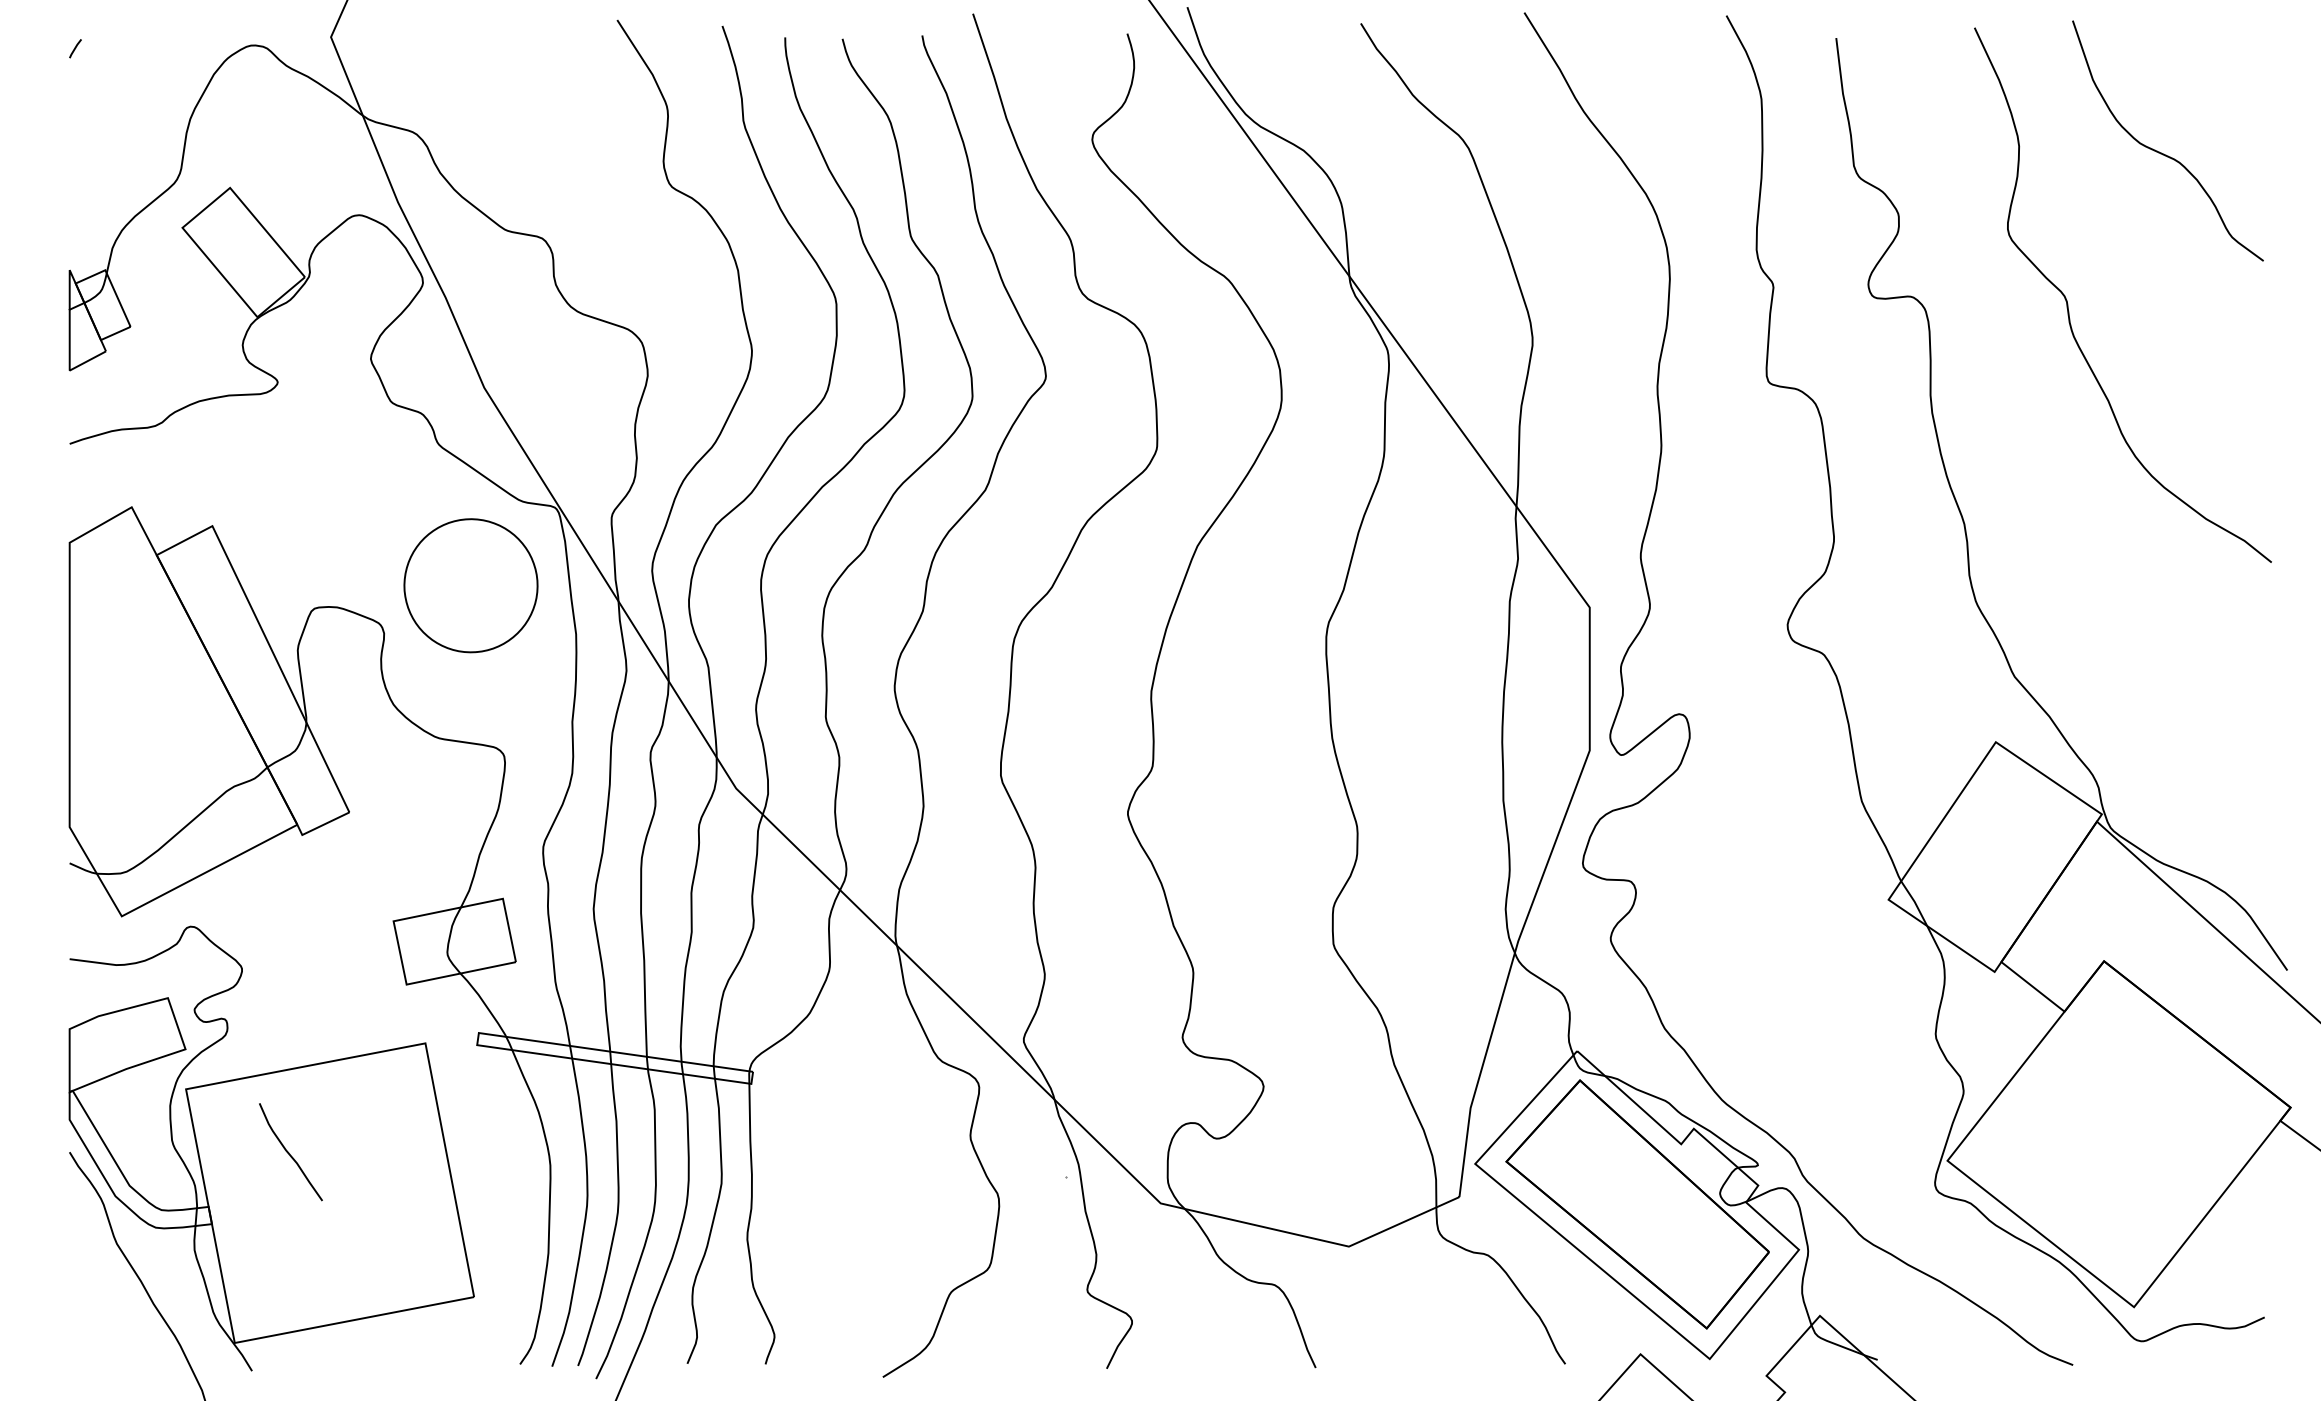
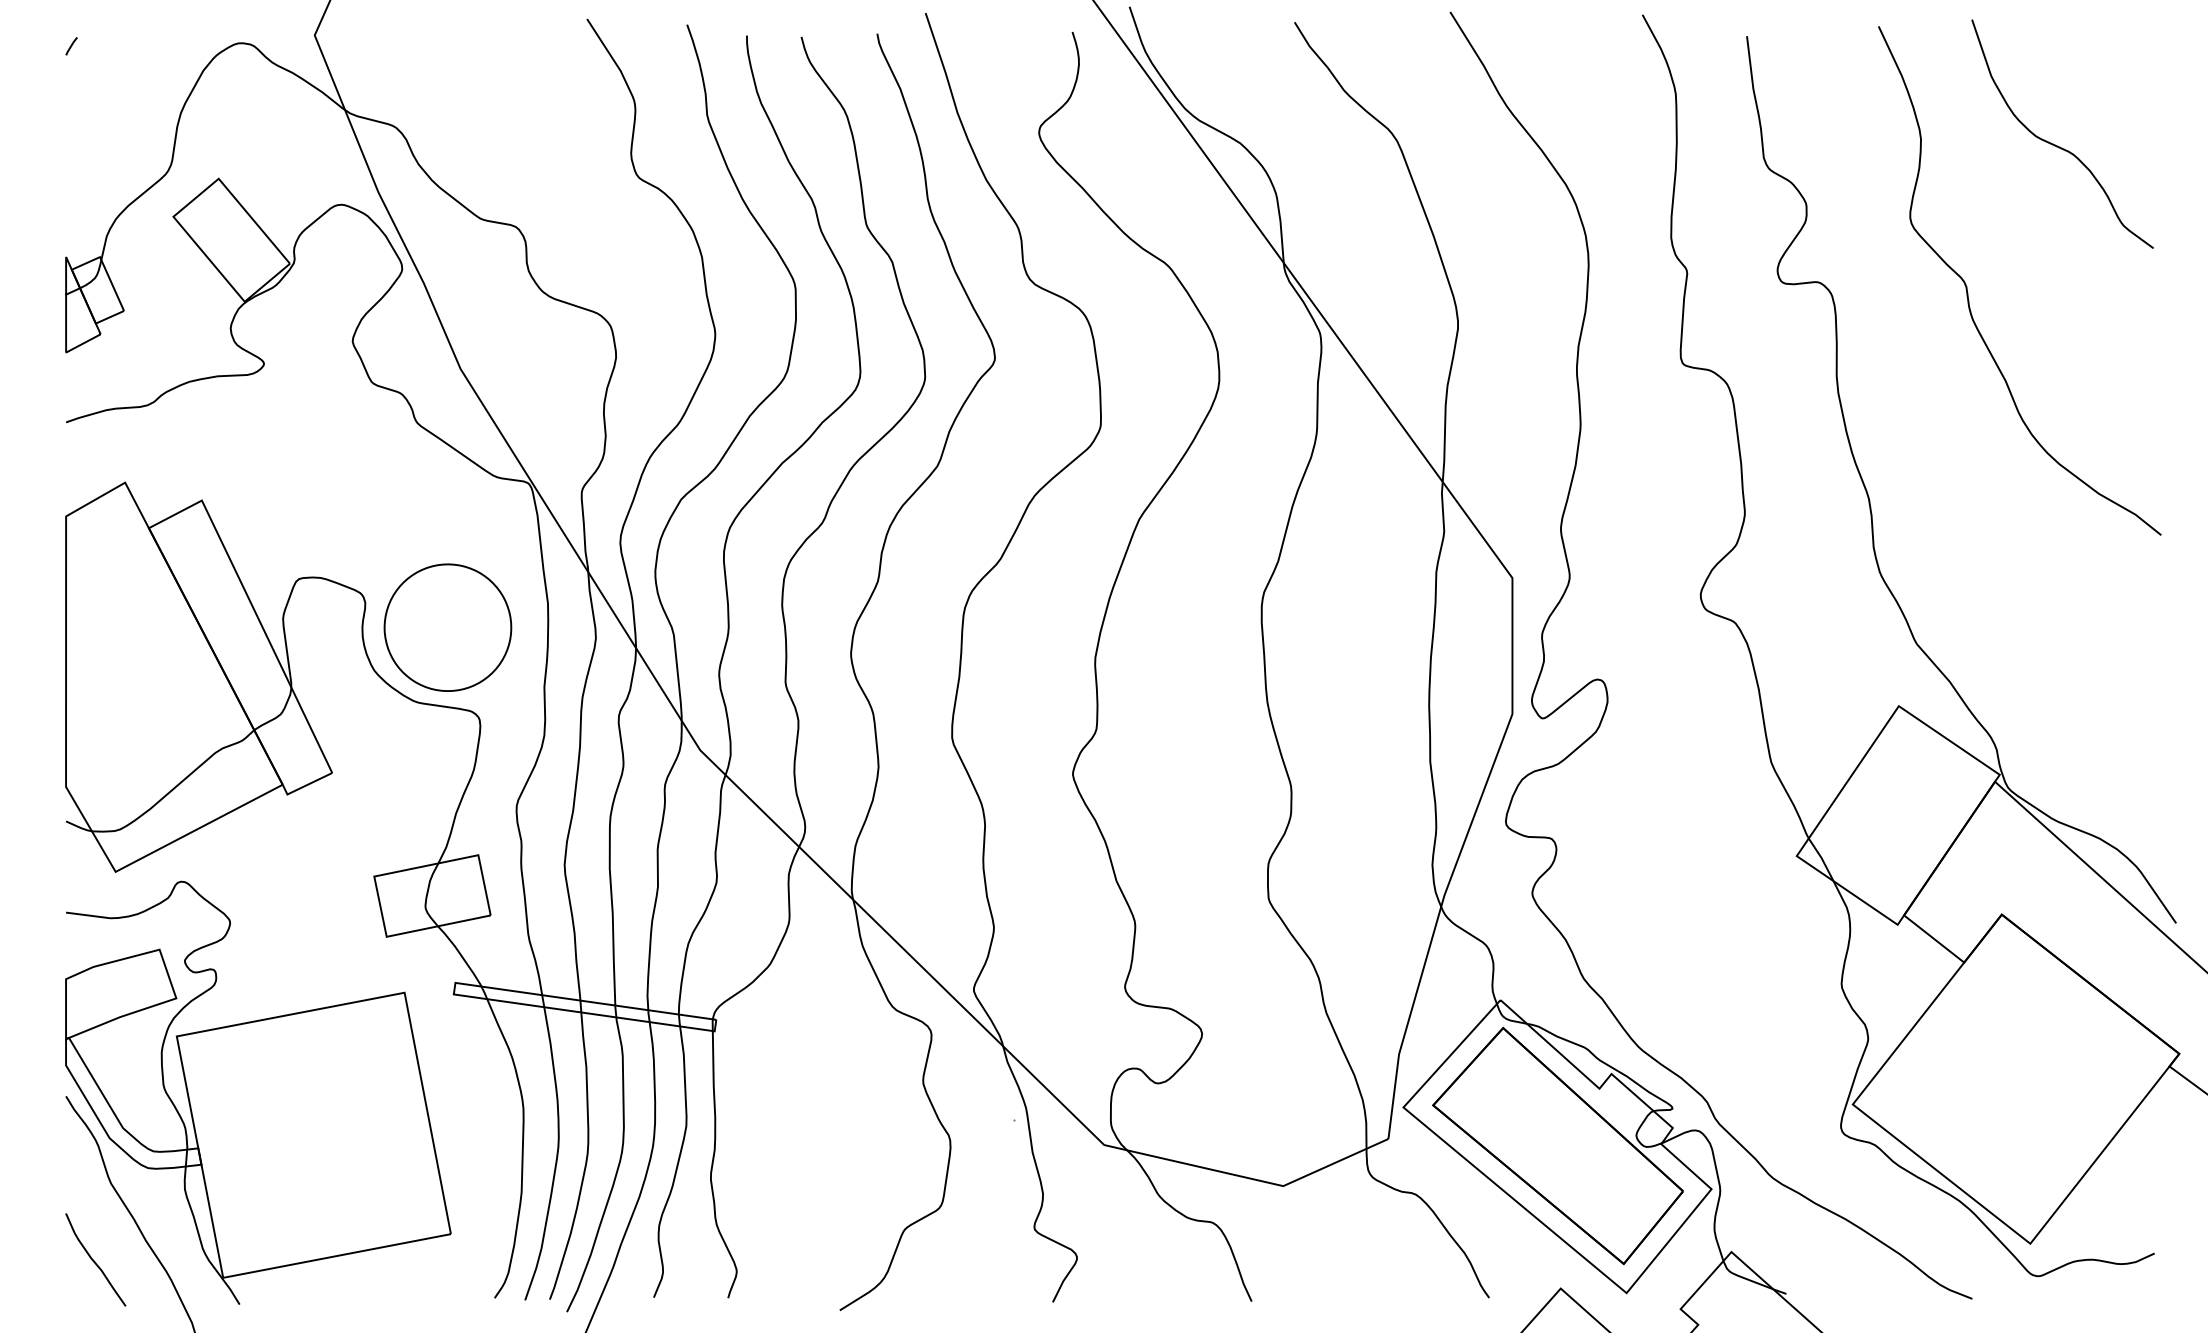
part: (470, 585) -> (447, 627), moved
curve: (289, 1152) -> (94, 1260), moved

